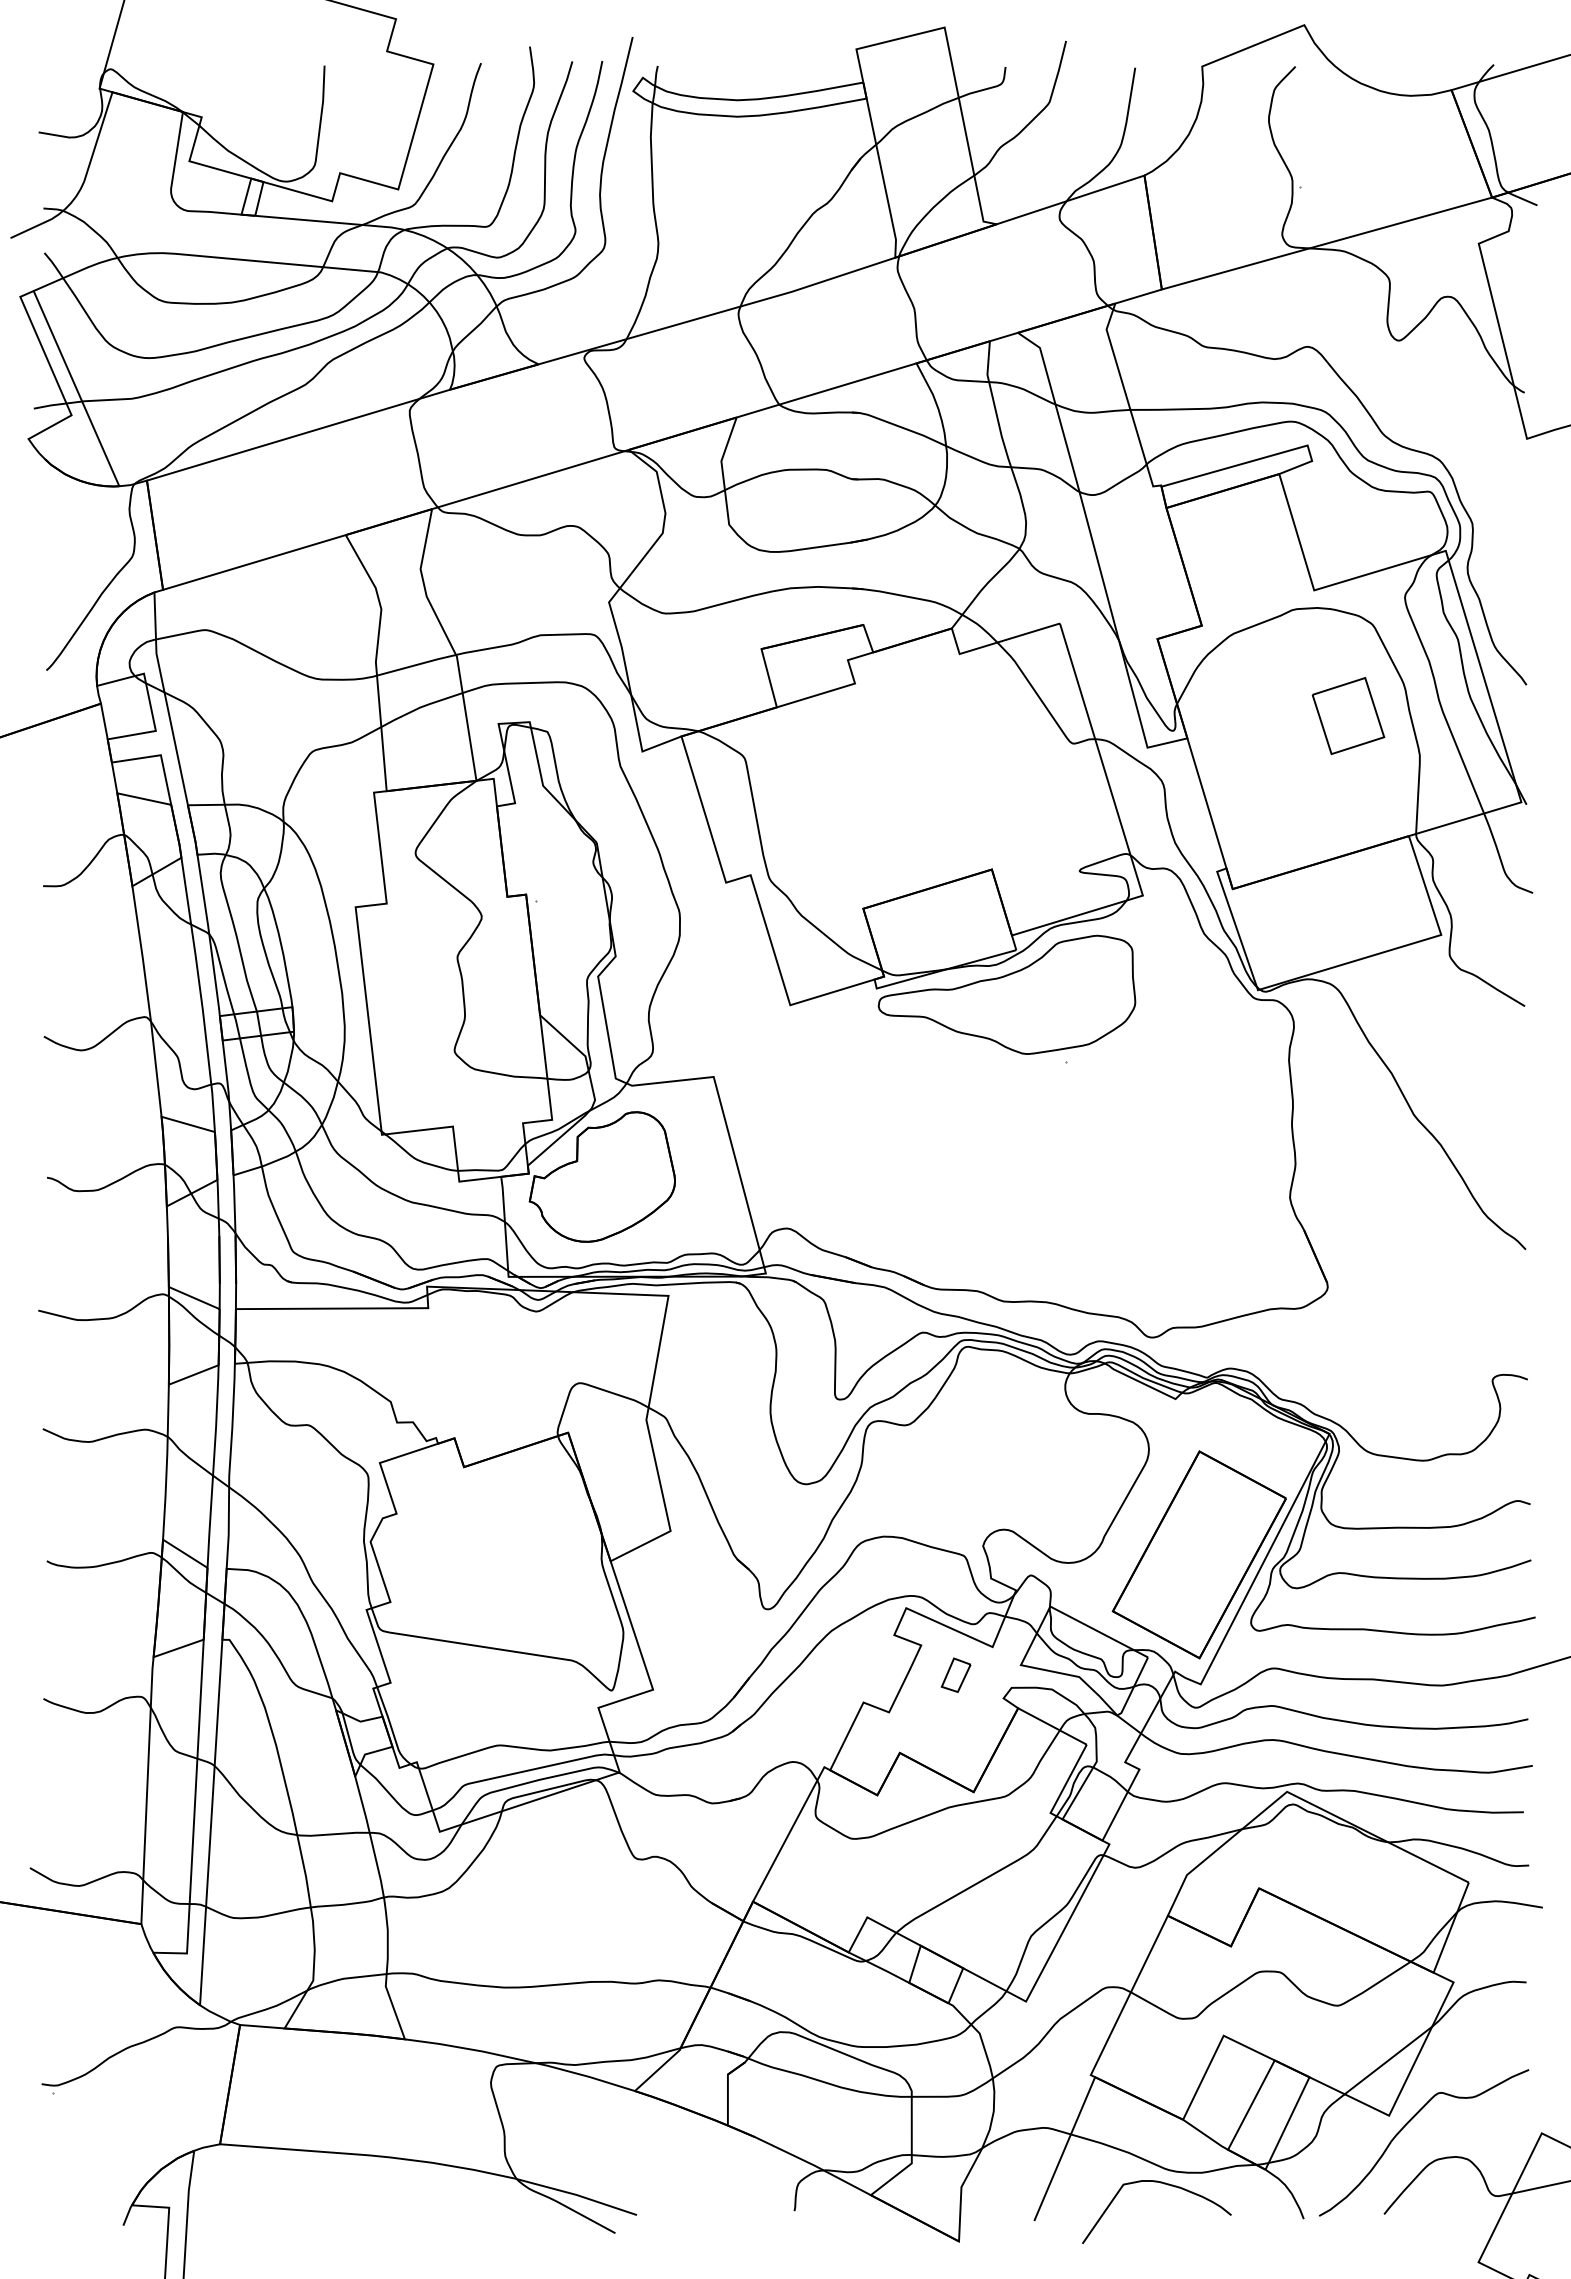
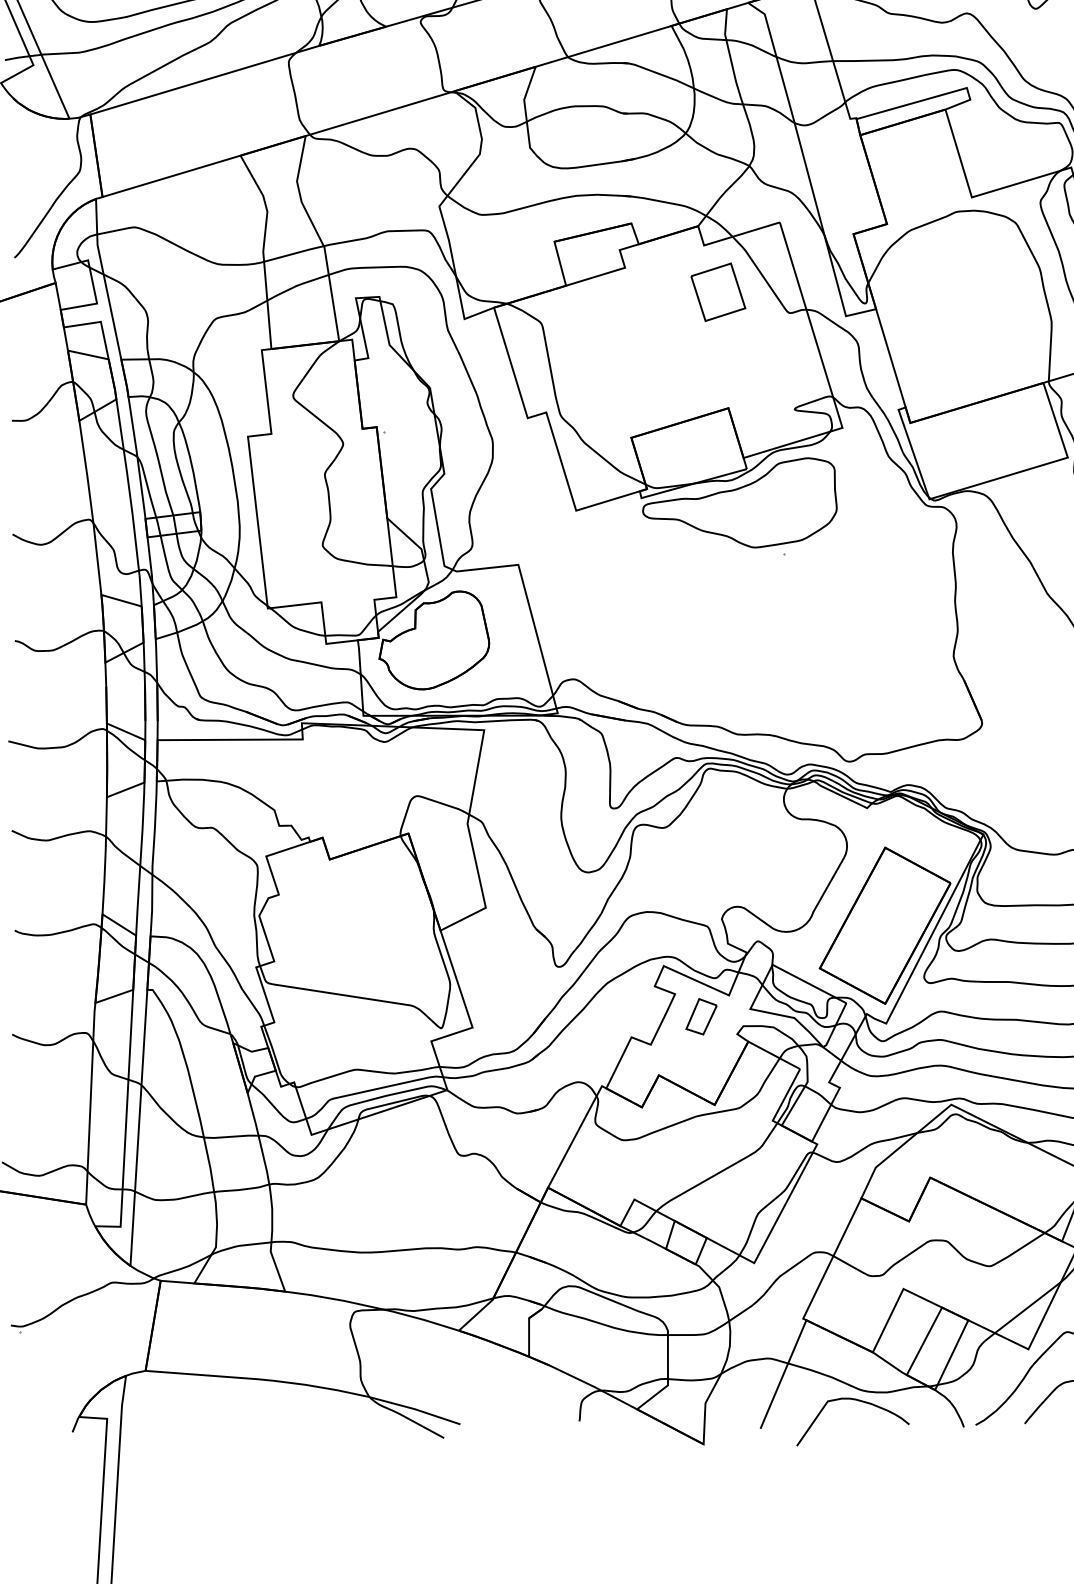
part: (1348, 716) -> (718, 292), moved
part: (955, 1674) -> (700, 1016), size x1.4

